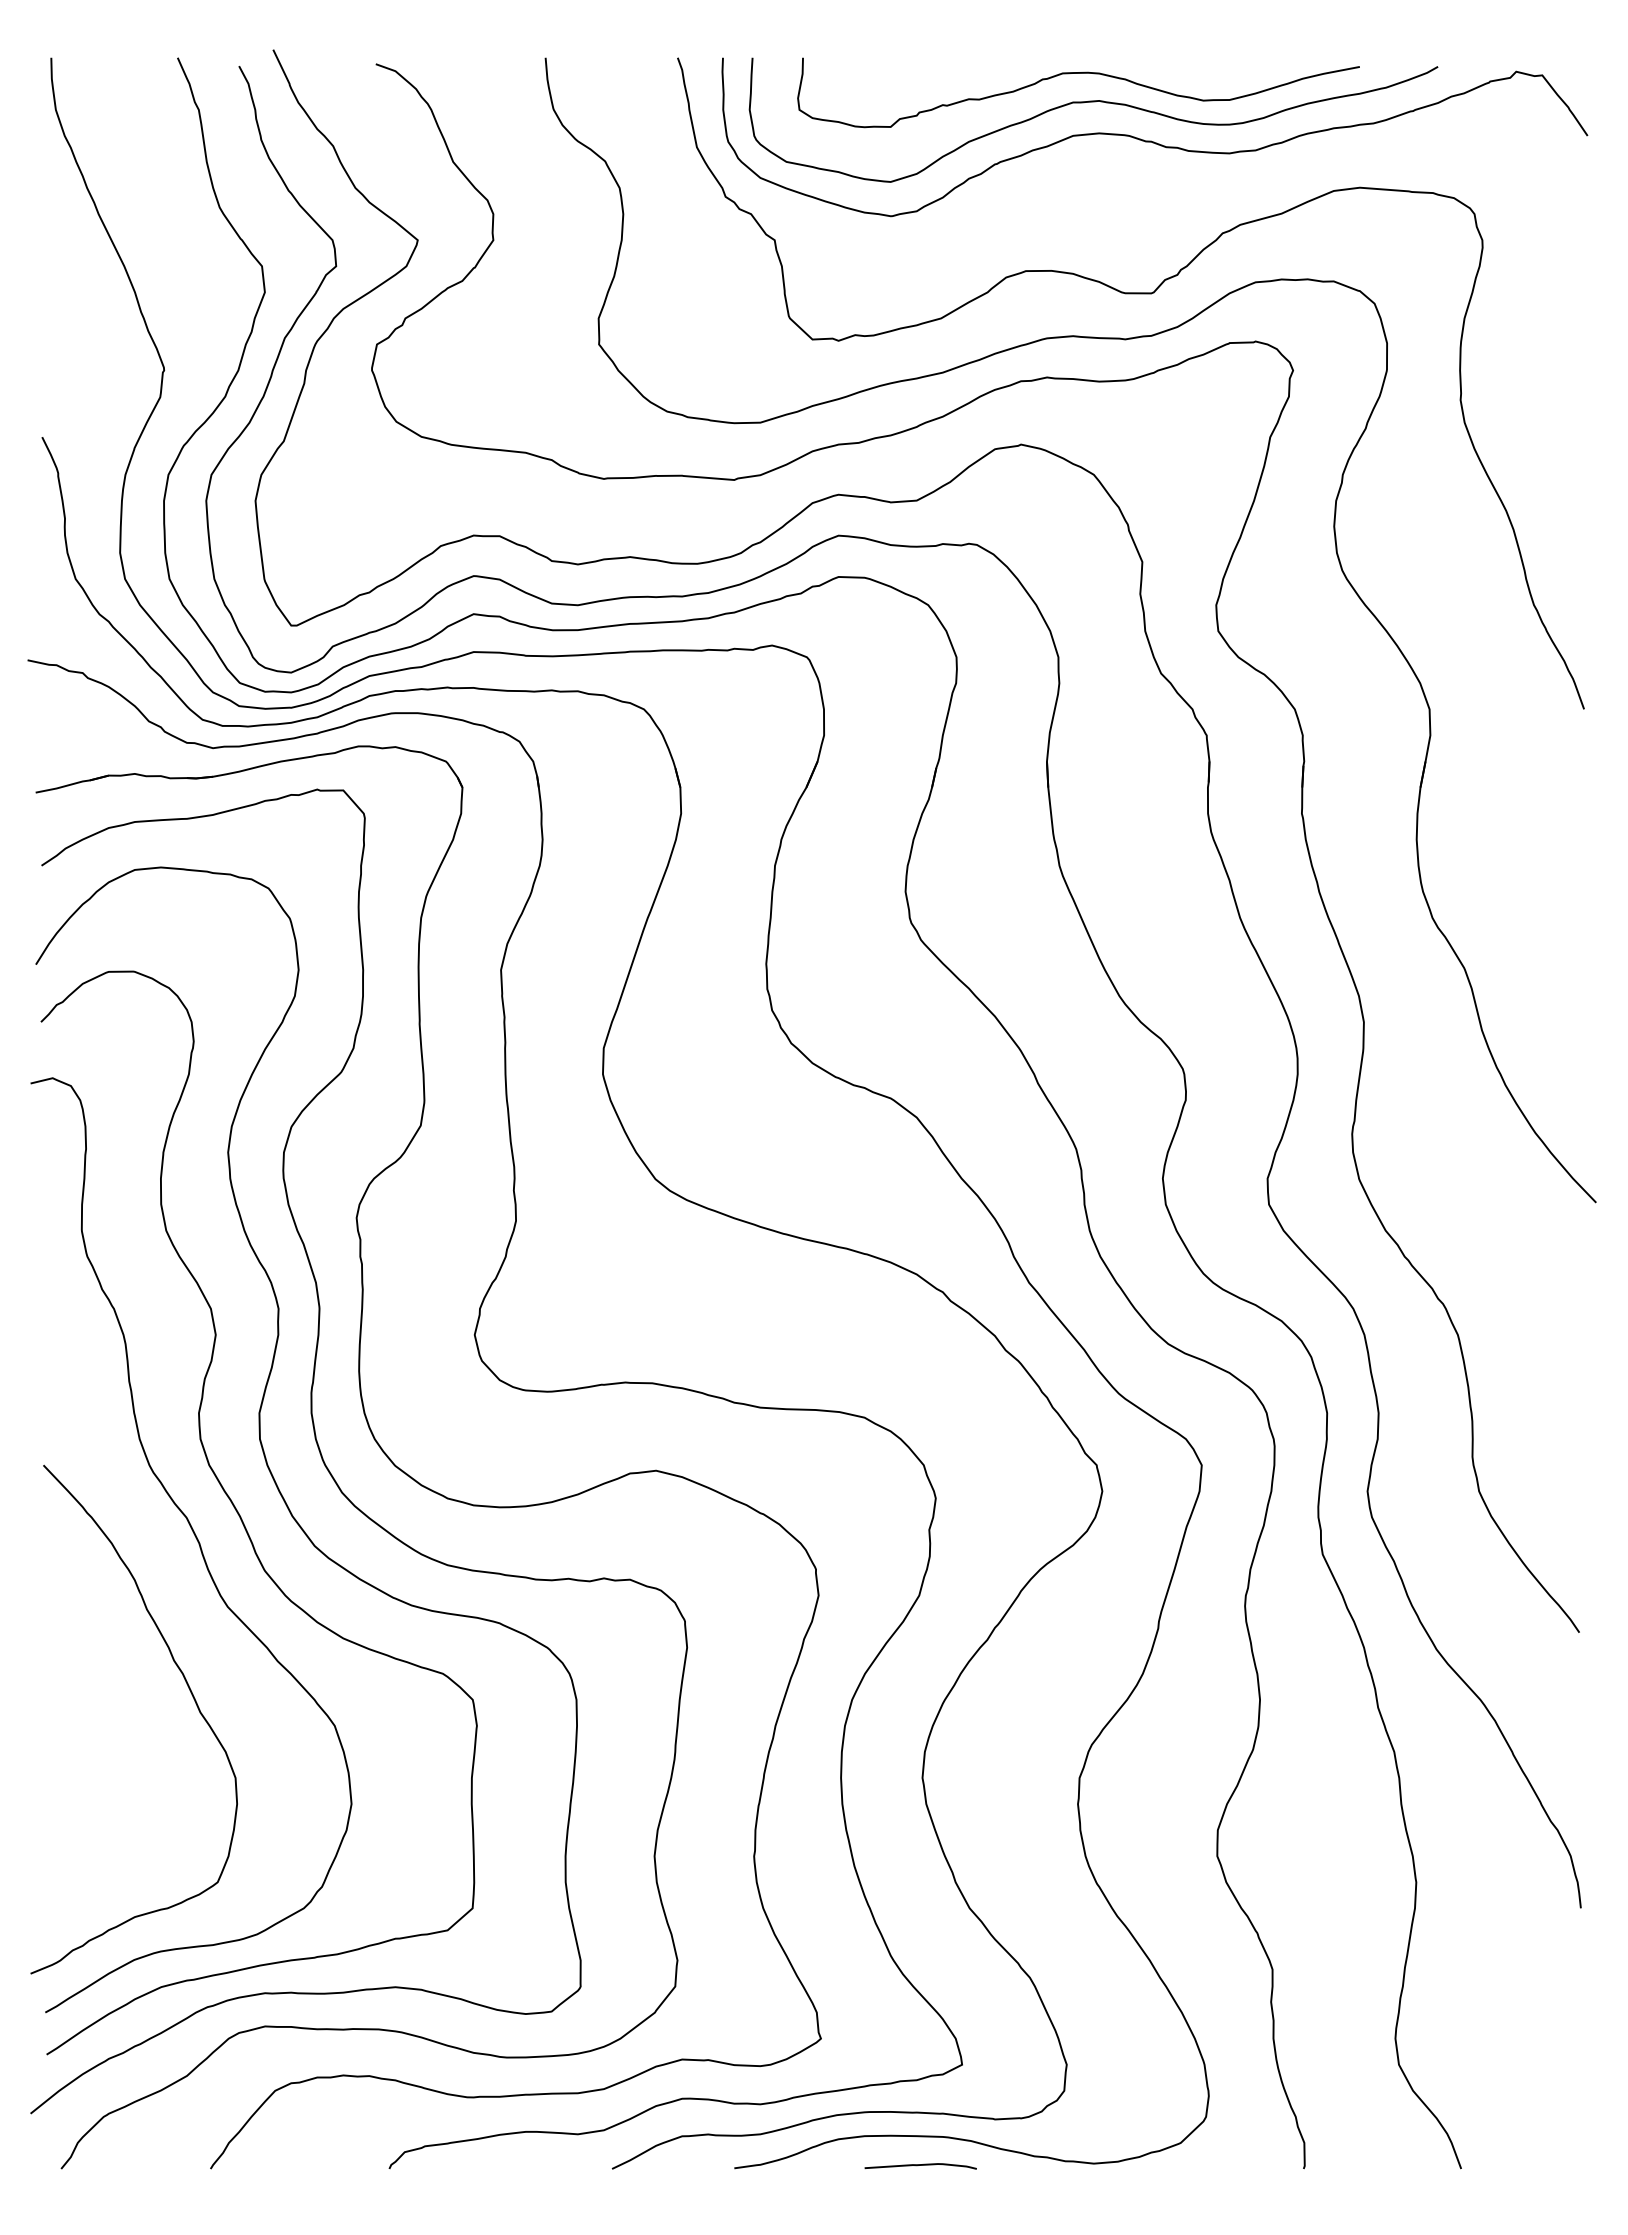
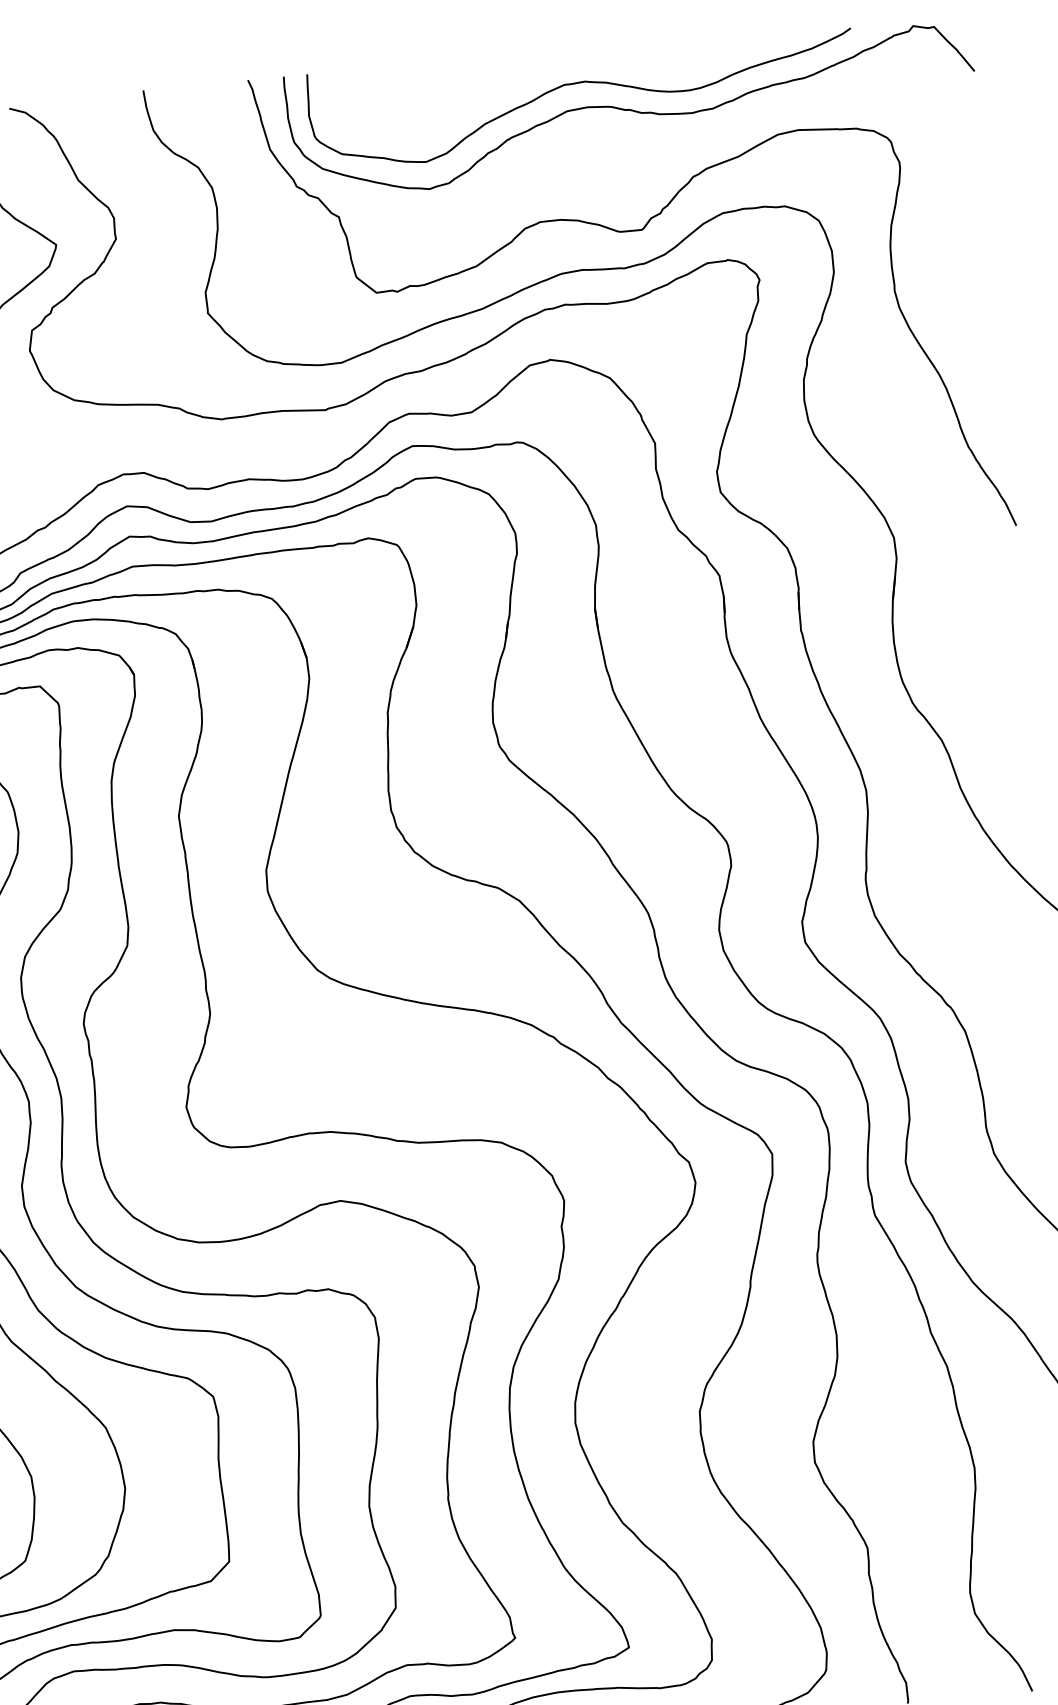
curve: (1078, 73) -> (566, 61), removed

